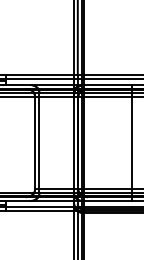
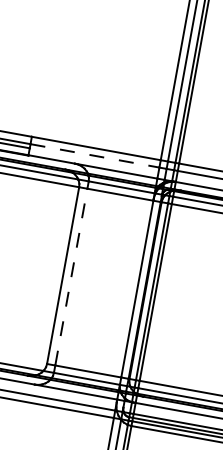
line: (40, 79) -> (95, 156), solid -> dashed
line: (39, 142) -> (71, 276), solid -> dashed

